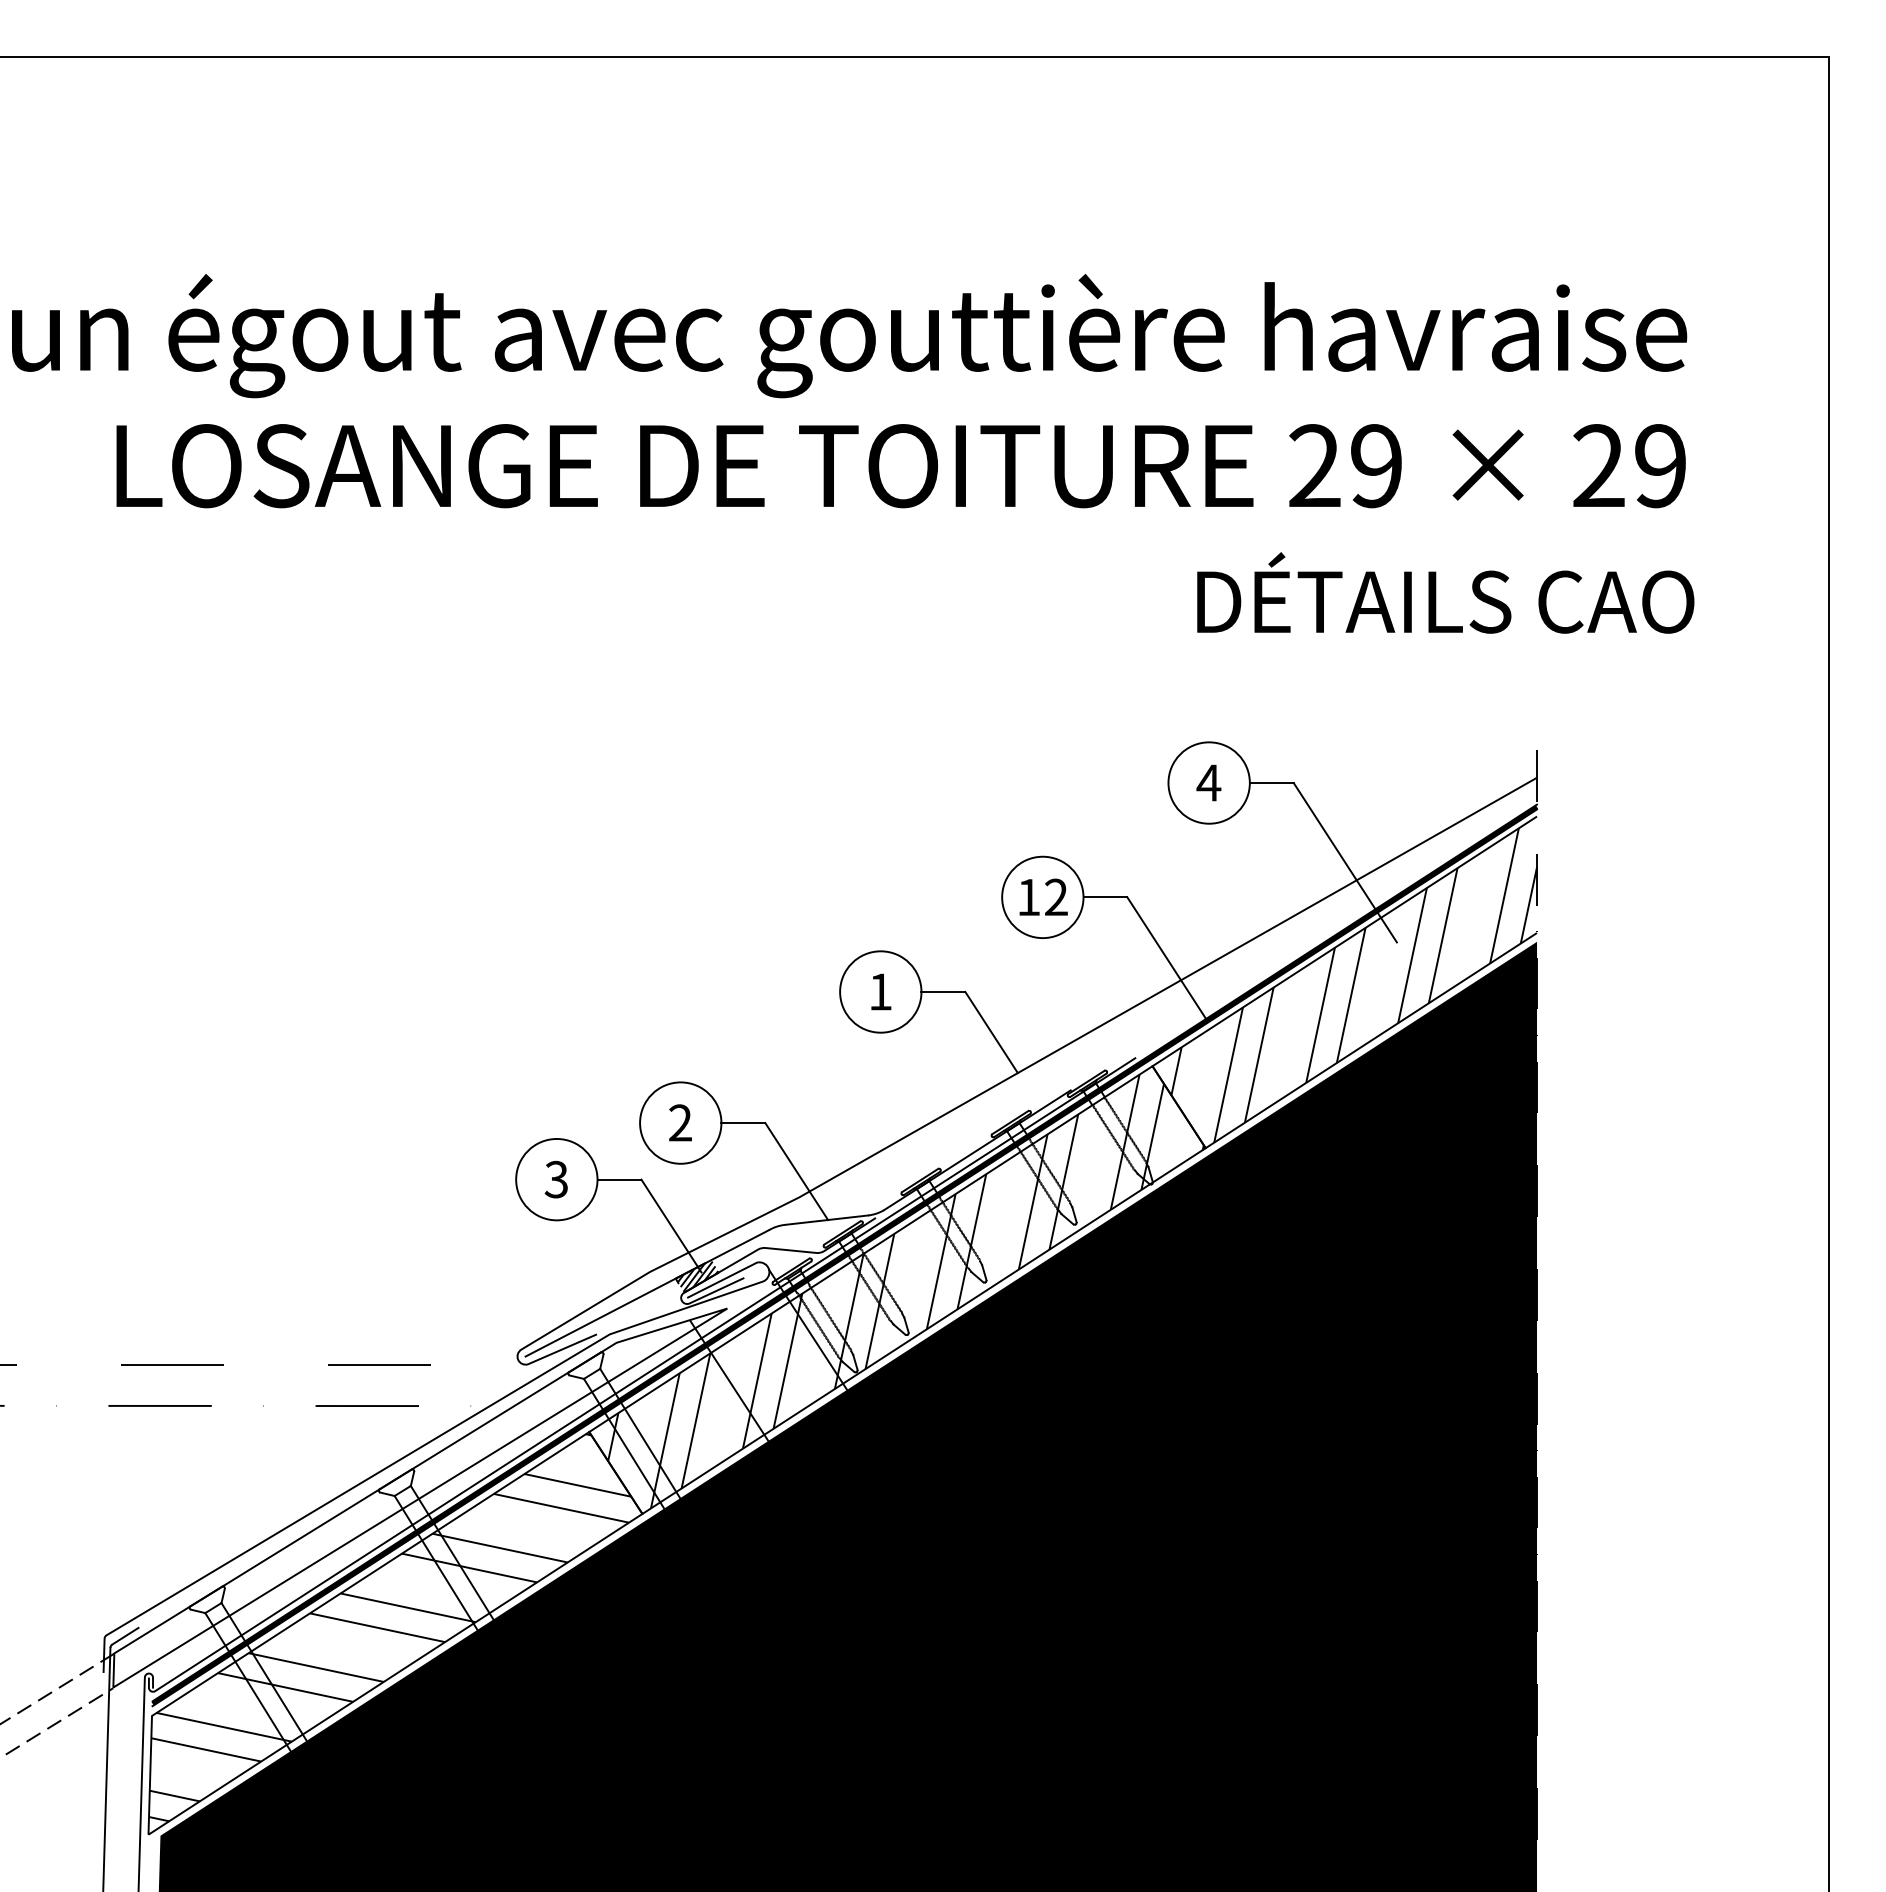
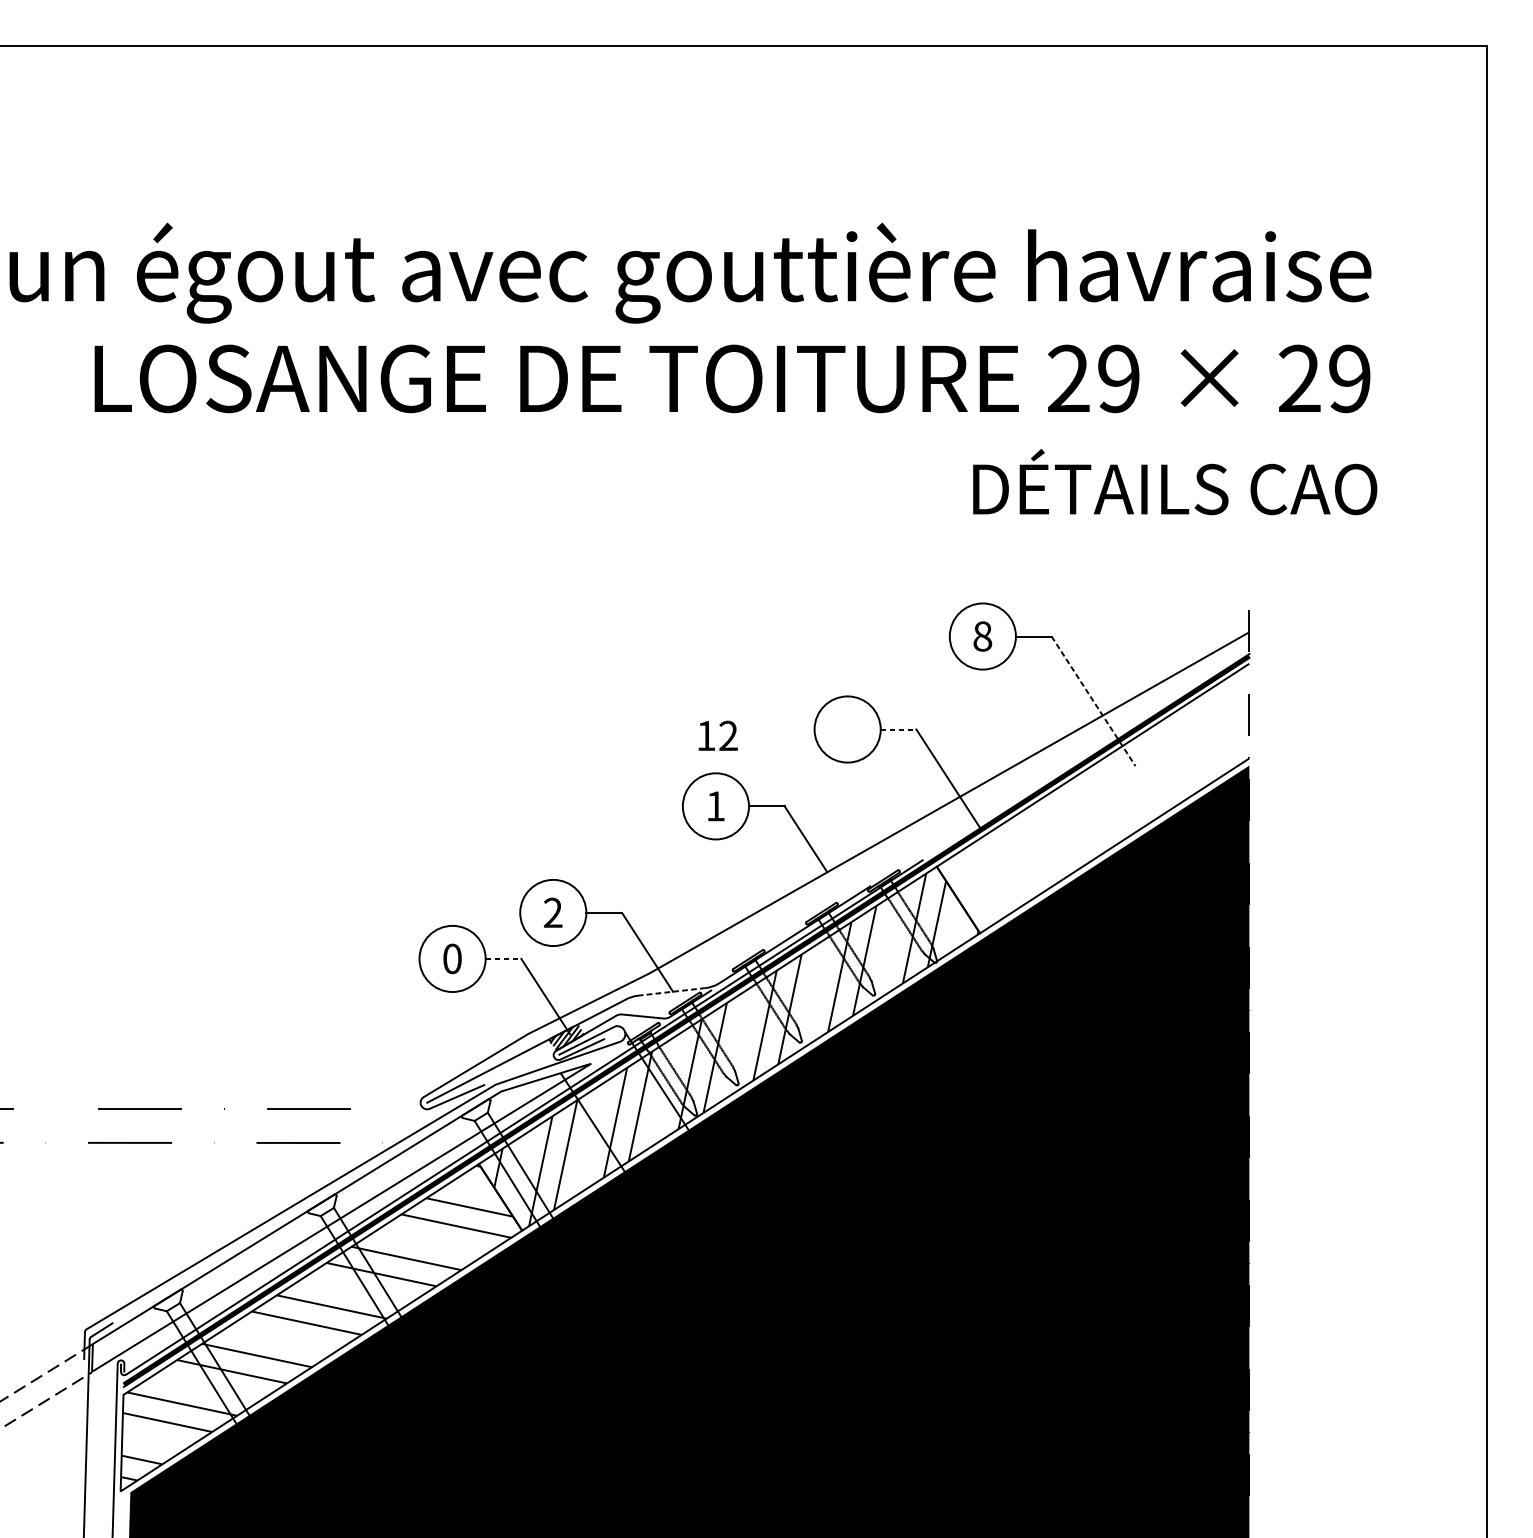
text: (1208, 782) -> (982, 636), 4 -> 8
line: (1345, 862) -> (1093, 701), solid -> dashed
text: (1043, 896) -> (718, 735), moved
line: (1105, 897) -> (898, 729), solid -> dashed
hatch: (1354, 985) -> (1101, 801), removed
text: (556, 1179) -> (452, 958), 3 -> 0
line: (619, 1179) -> (503, 958), solid -> dashed
line: (826, 1220) -> (671, 992), solid -> dashed

